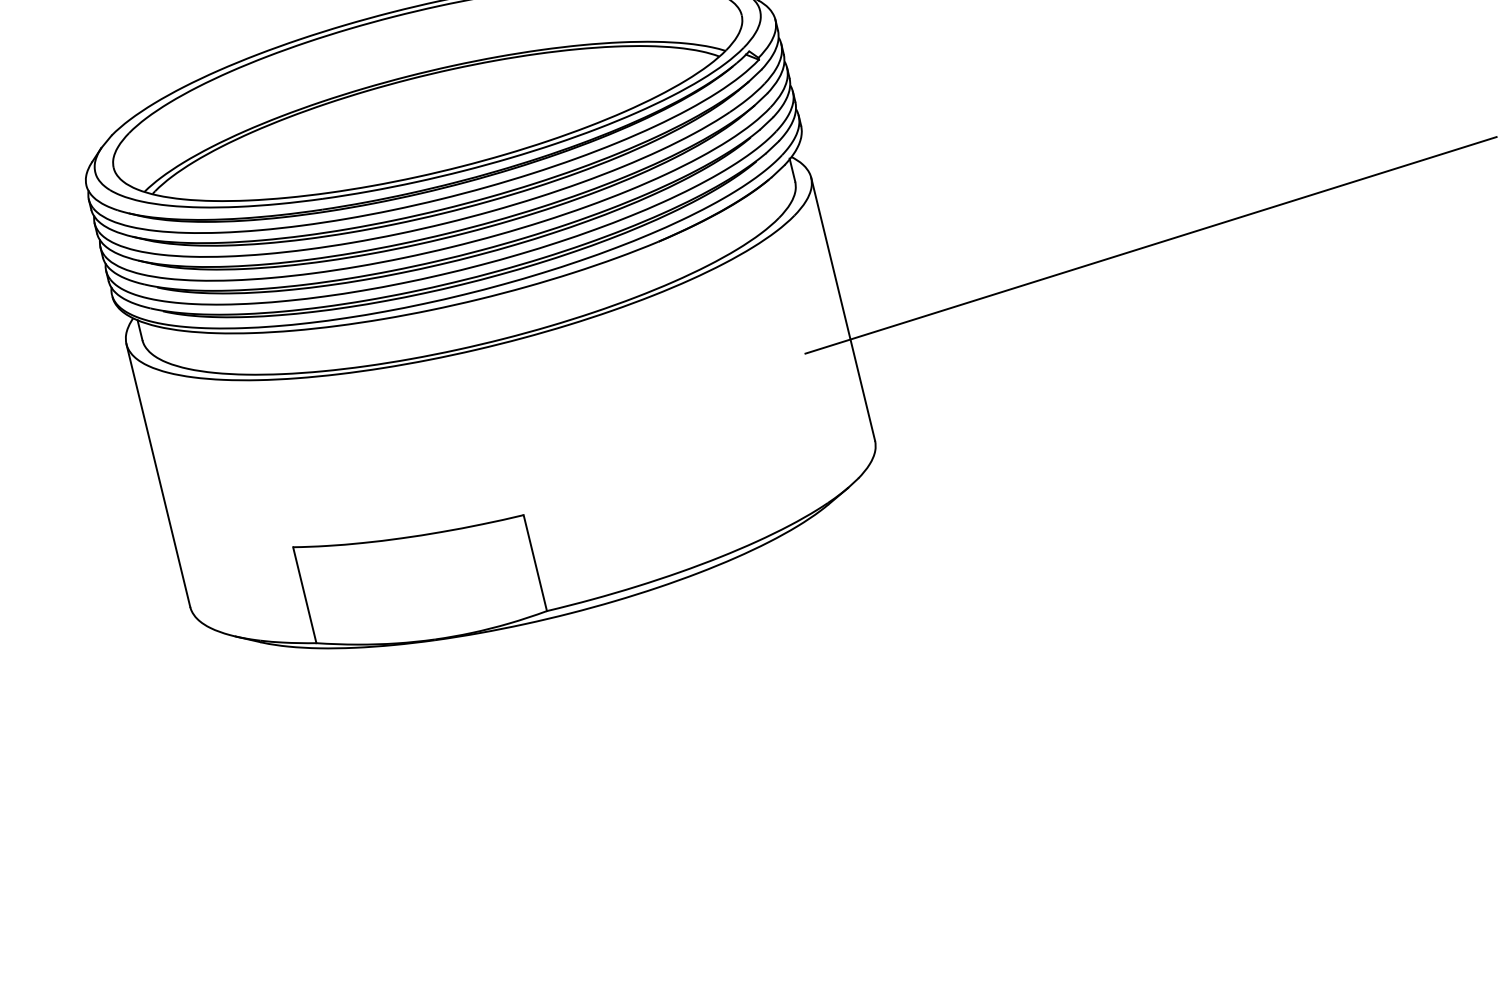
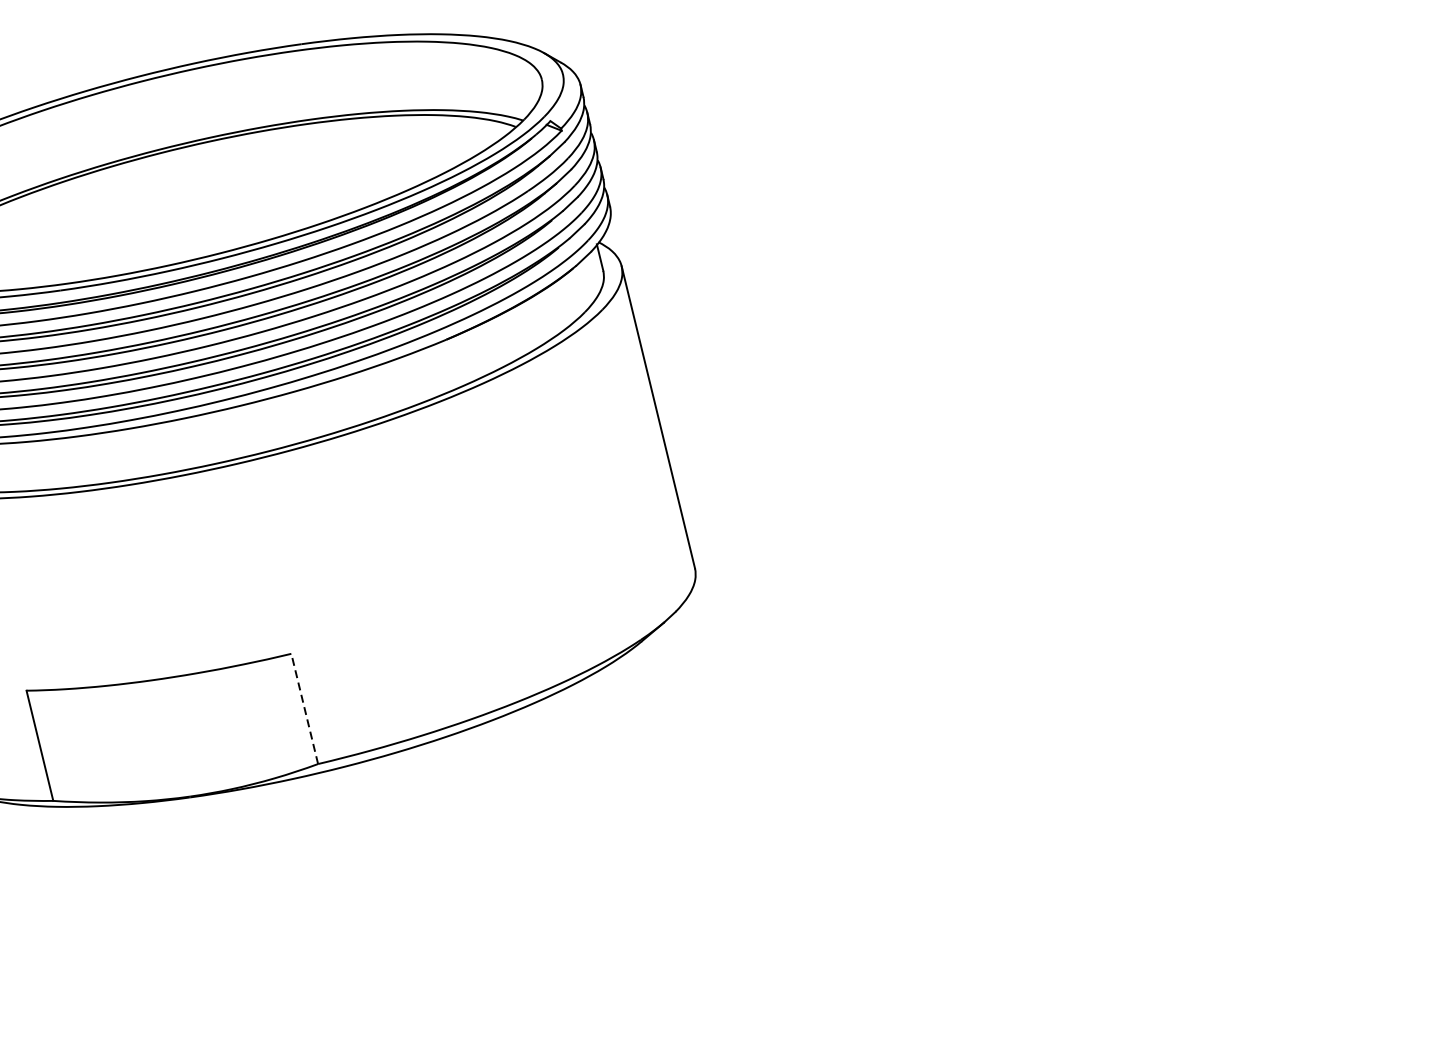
line: (1150, 245) -> (1011, 344), removed
line: (535, 562) -> (304, 708), solid -> dashed

